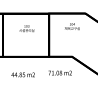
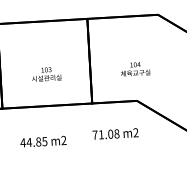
text: (72, 26) -> (135, 68), moved
text: (26, 28) -> (45, 74), moved

